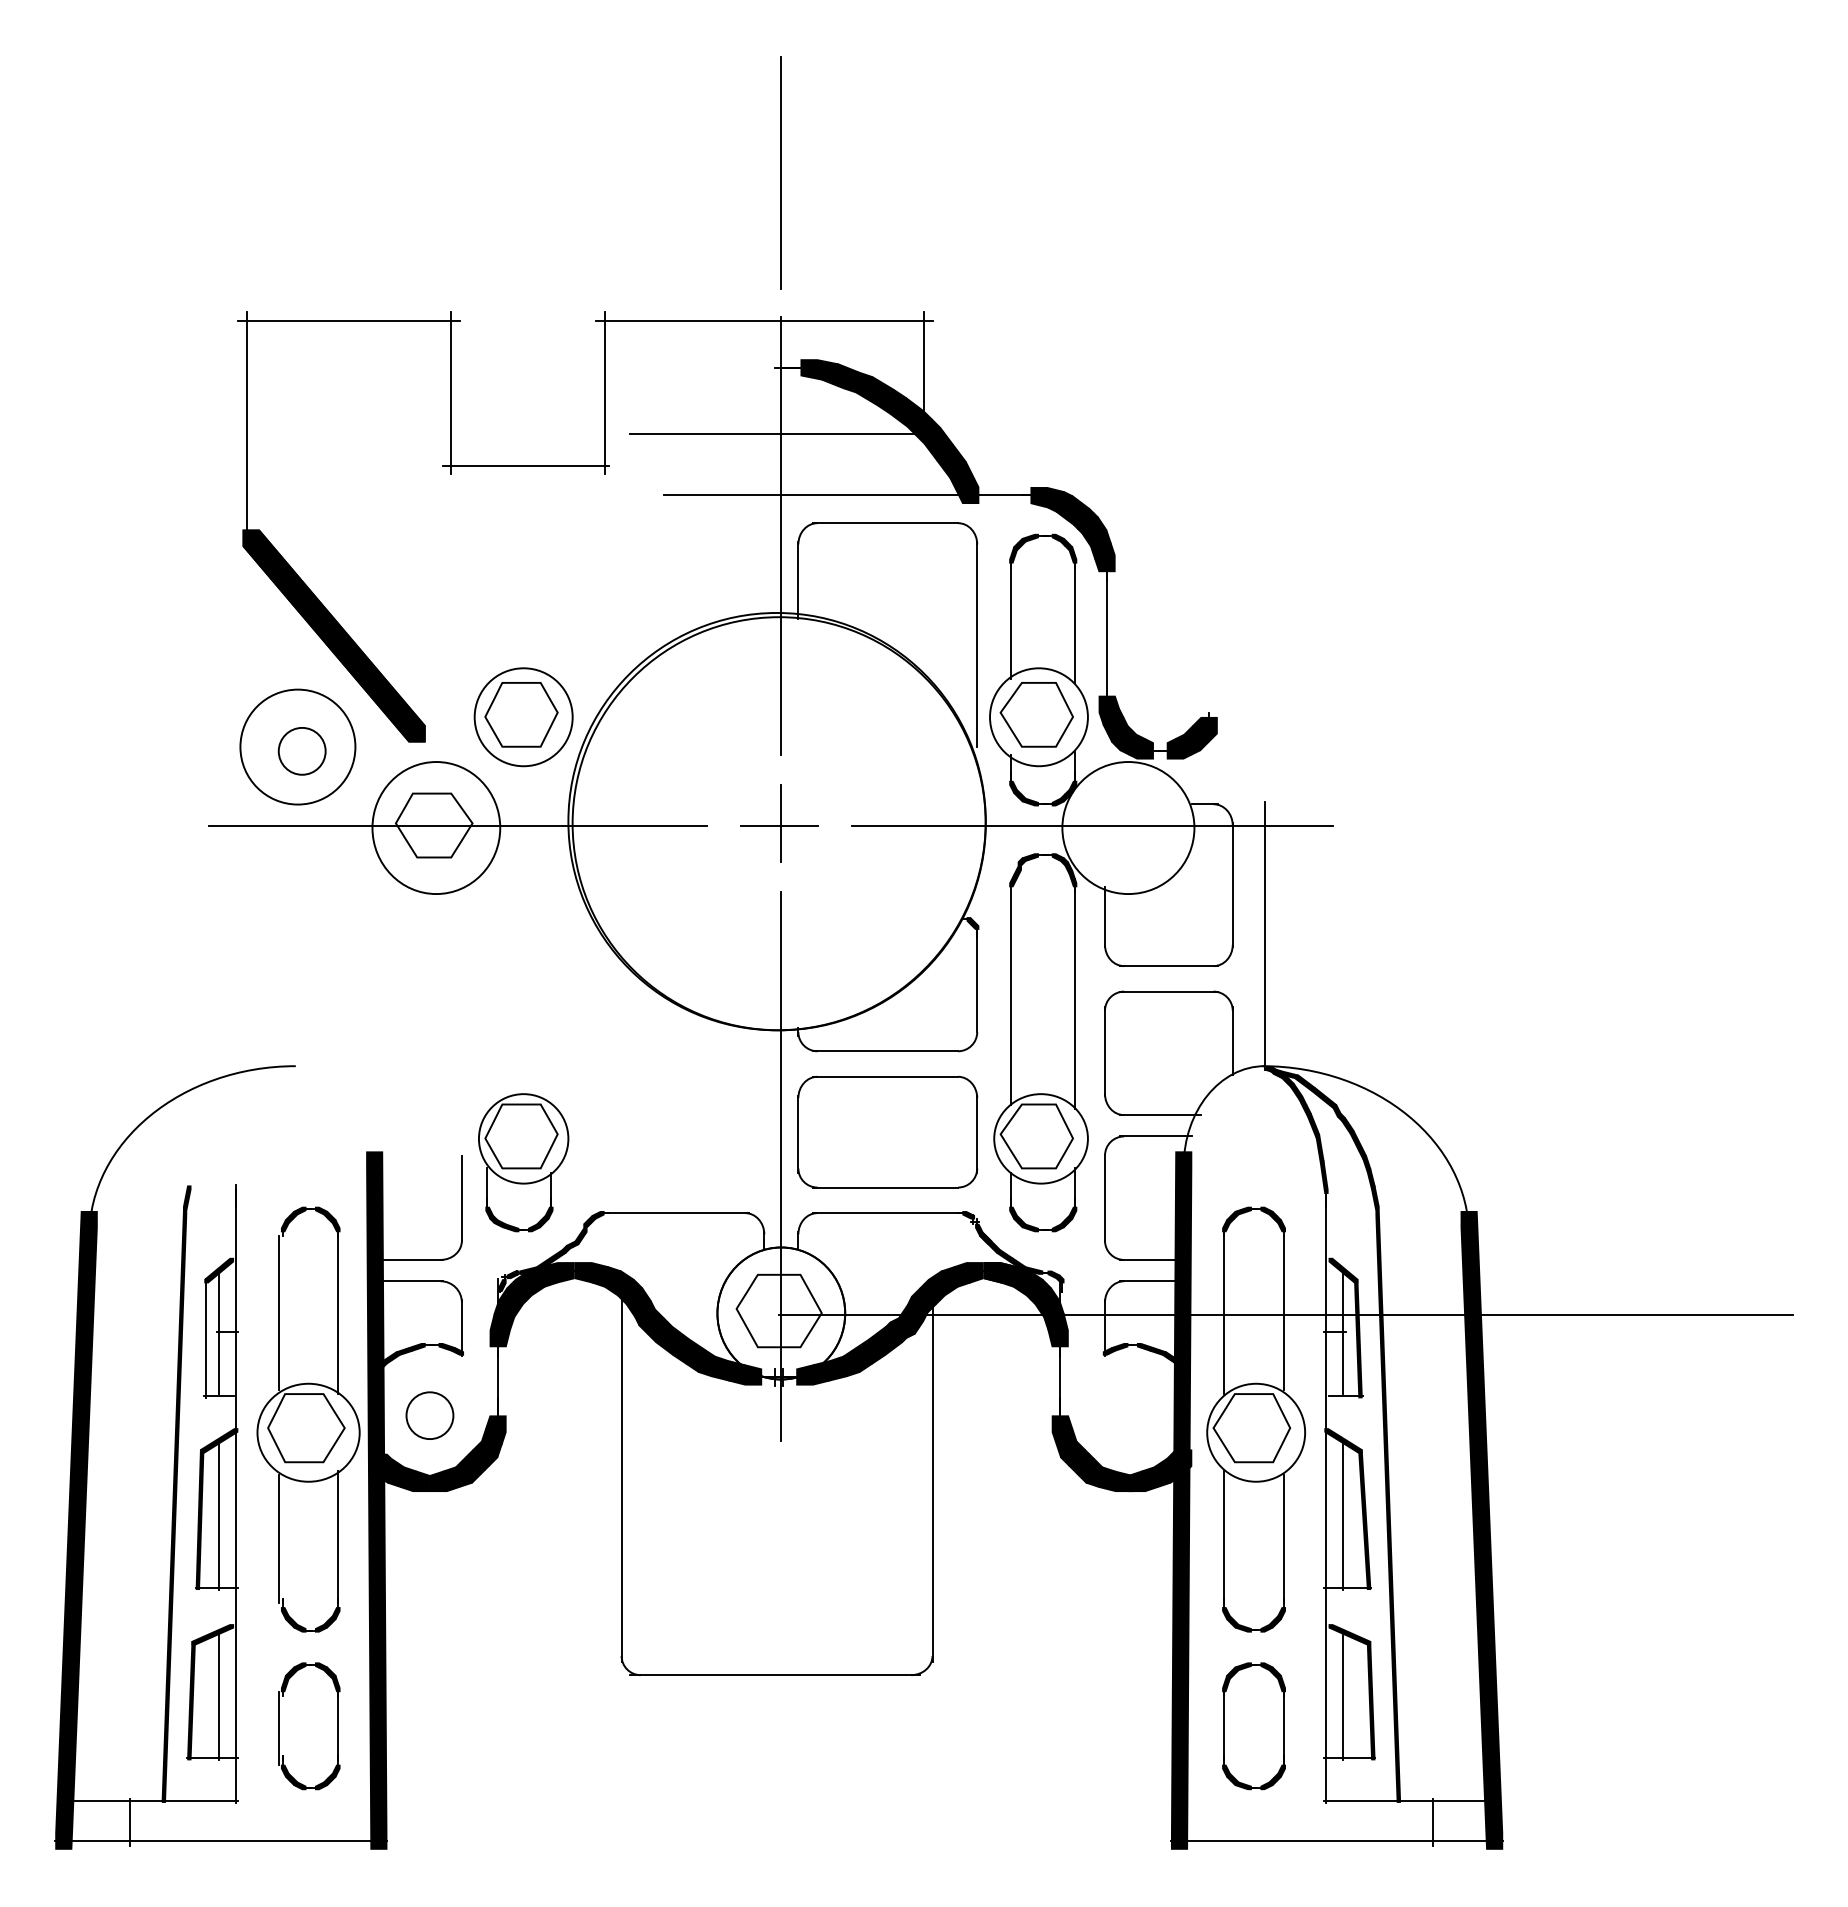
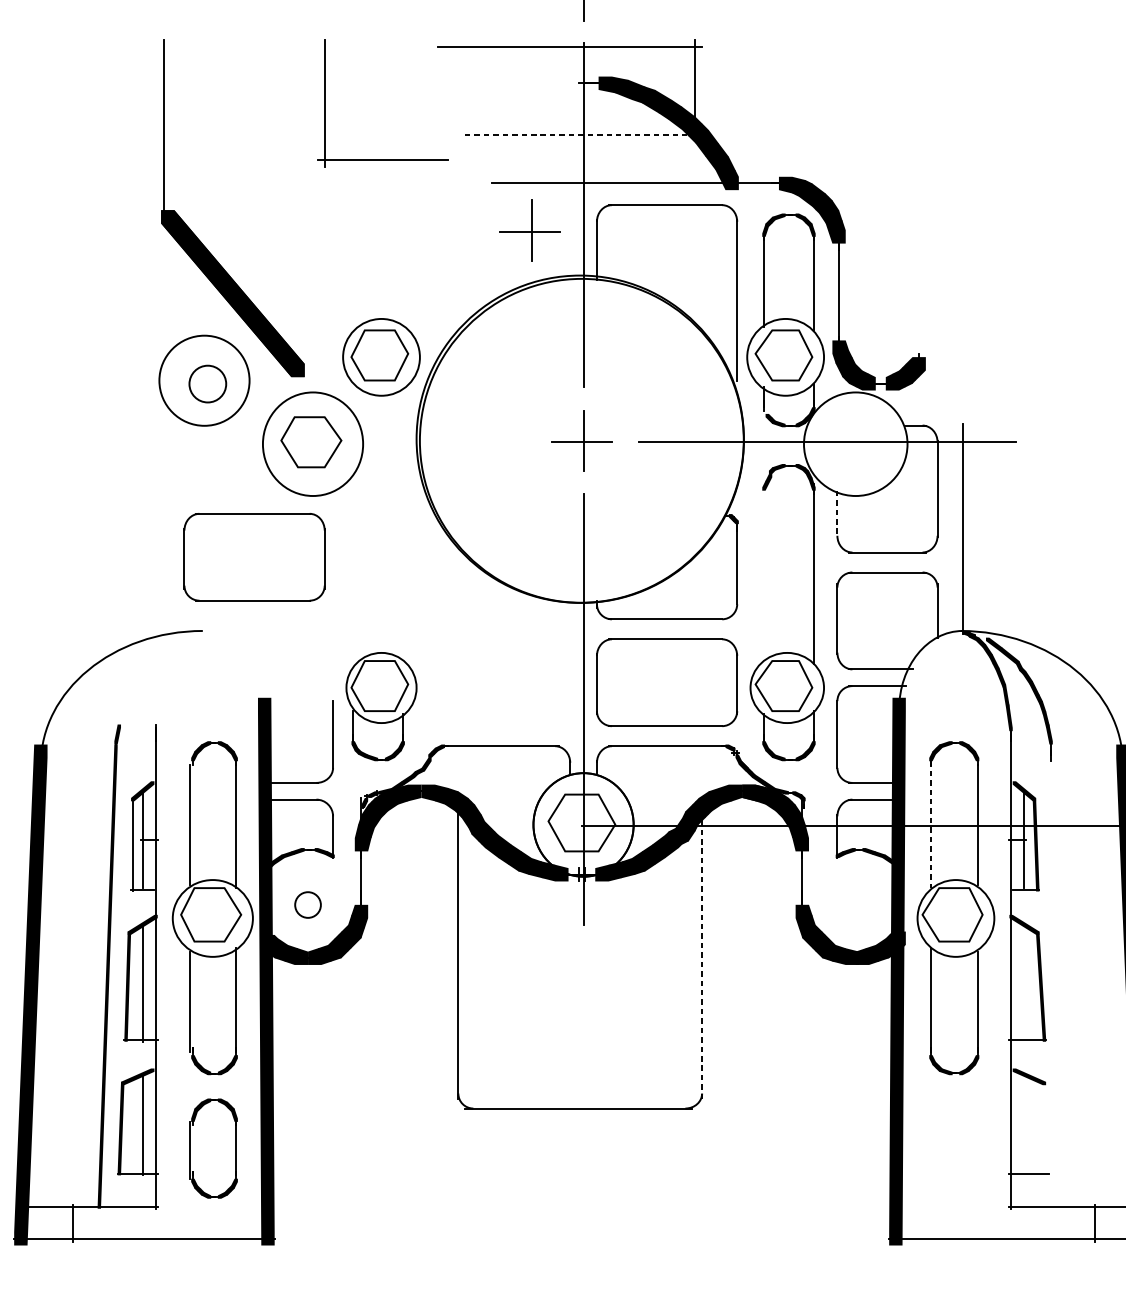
line: (348, 320) -> (244, 46), removed
line: (604, 393) -> (444, 103), removed
line: (781, 433) -> (583, 134), solid -> dashed
part: (713, 555) -> (530, 230), added
fill: (1013, 786) -> (765, 411), removed
line: (457, 825) -> (329, 442), removed
line: (1105, 917) -> (837, 514), solid -> dashed
part: (361, 971) -> (254, 556), added
line: (1011, 993) -> (764, 573), removed
fill: (1287, 1074) -> (980, 637), removed
line: (1224, 1313) -> (931, 824), solid -> dashed
part: (429, 1415) -> (307, 904), size x0.7
line: (932, 1472) -> (702, 949), solid -> dashed
fill: (1387, 1506) -> (1058, 976), removed
line: (1343, 1515) -> (1024, 983), removed
line: (1343, 1696) -> (1024, 1125), removed
fill: (1370, 1700) -> (1045, 1128), removed
part: (1253, 1726) -> (953, 1148), removed

